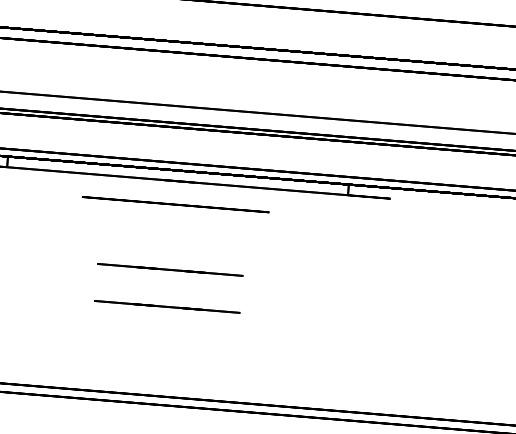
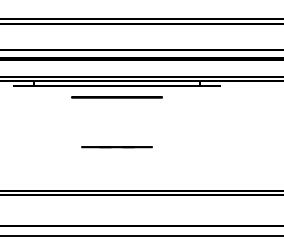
line: (169, 270) -> (116, 129), removed

